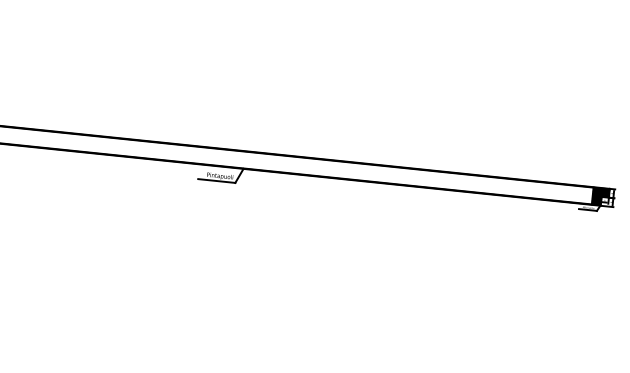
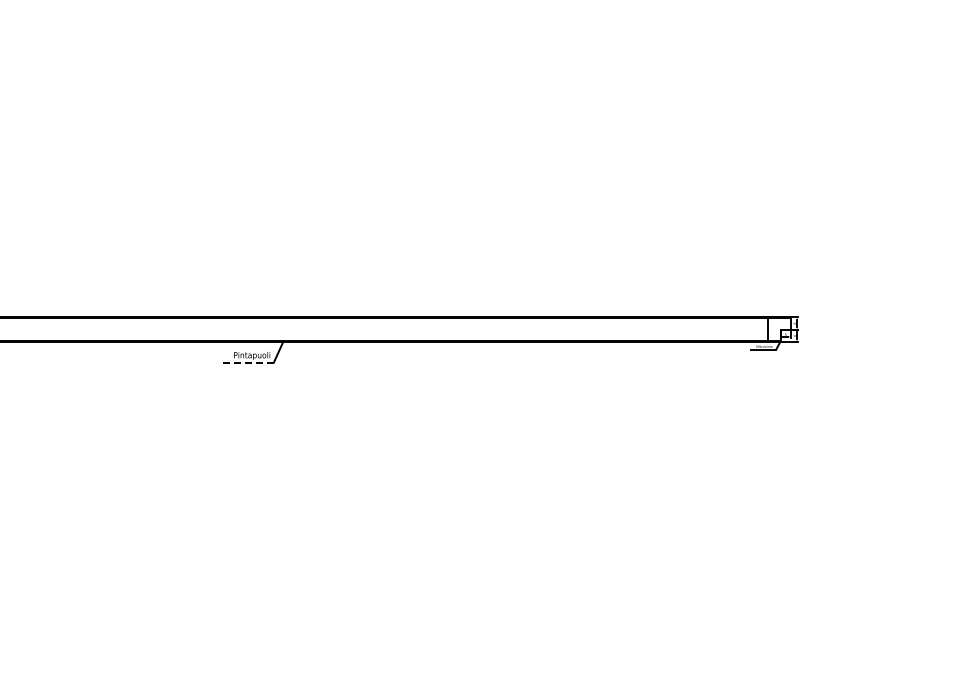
line: (217, 180) -> (248, 362), solid -> dashed
hatch: (600, 196) -> (779, 329), removed

